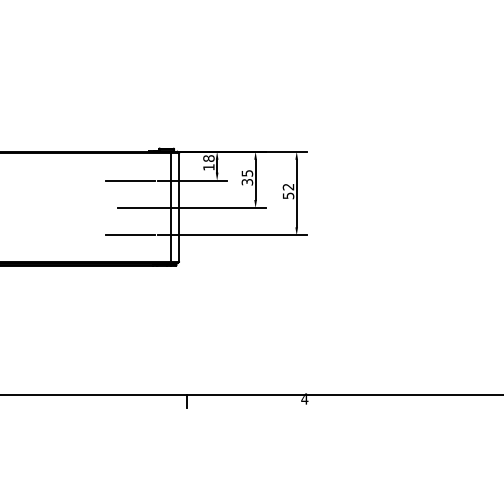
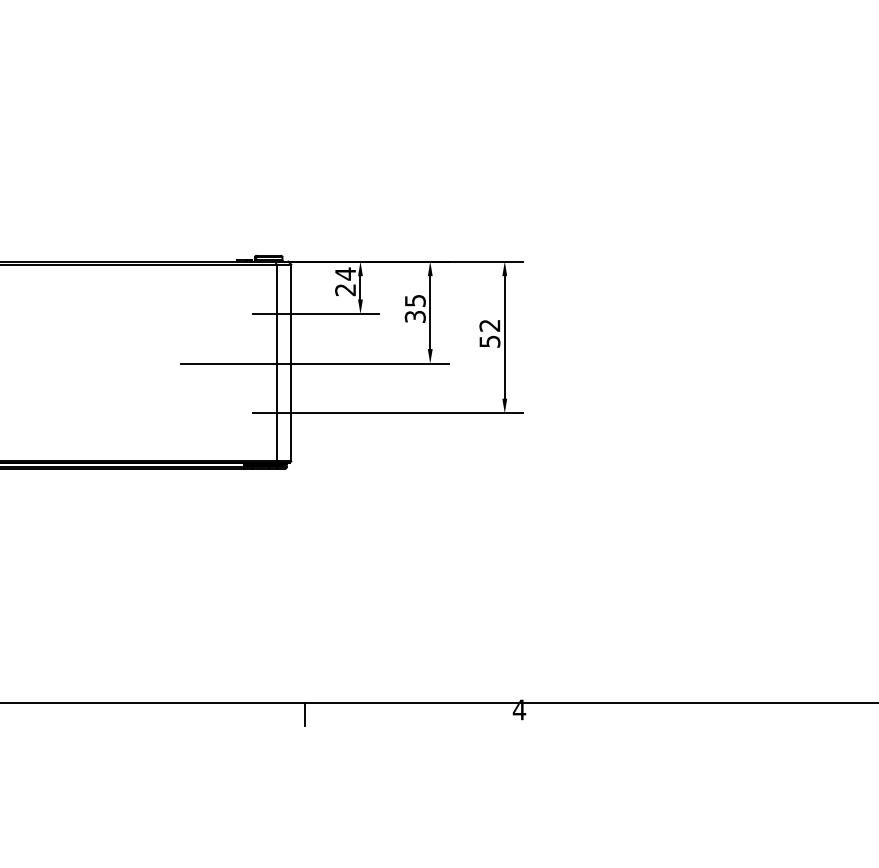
text: (208, 162) -> (344, 281), 18 -> 24
line: (130, 180) -> (203, 313), removed
line: (130, 235) -> (203, 413), removed

